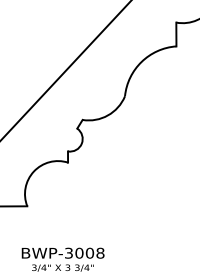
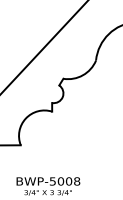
text: (68, 252) -> (52, 180), BWP-3008 -> BWP-5008

